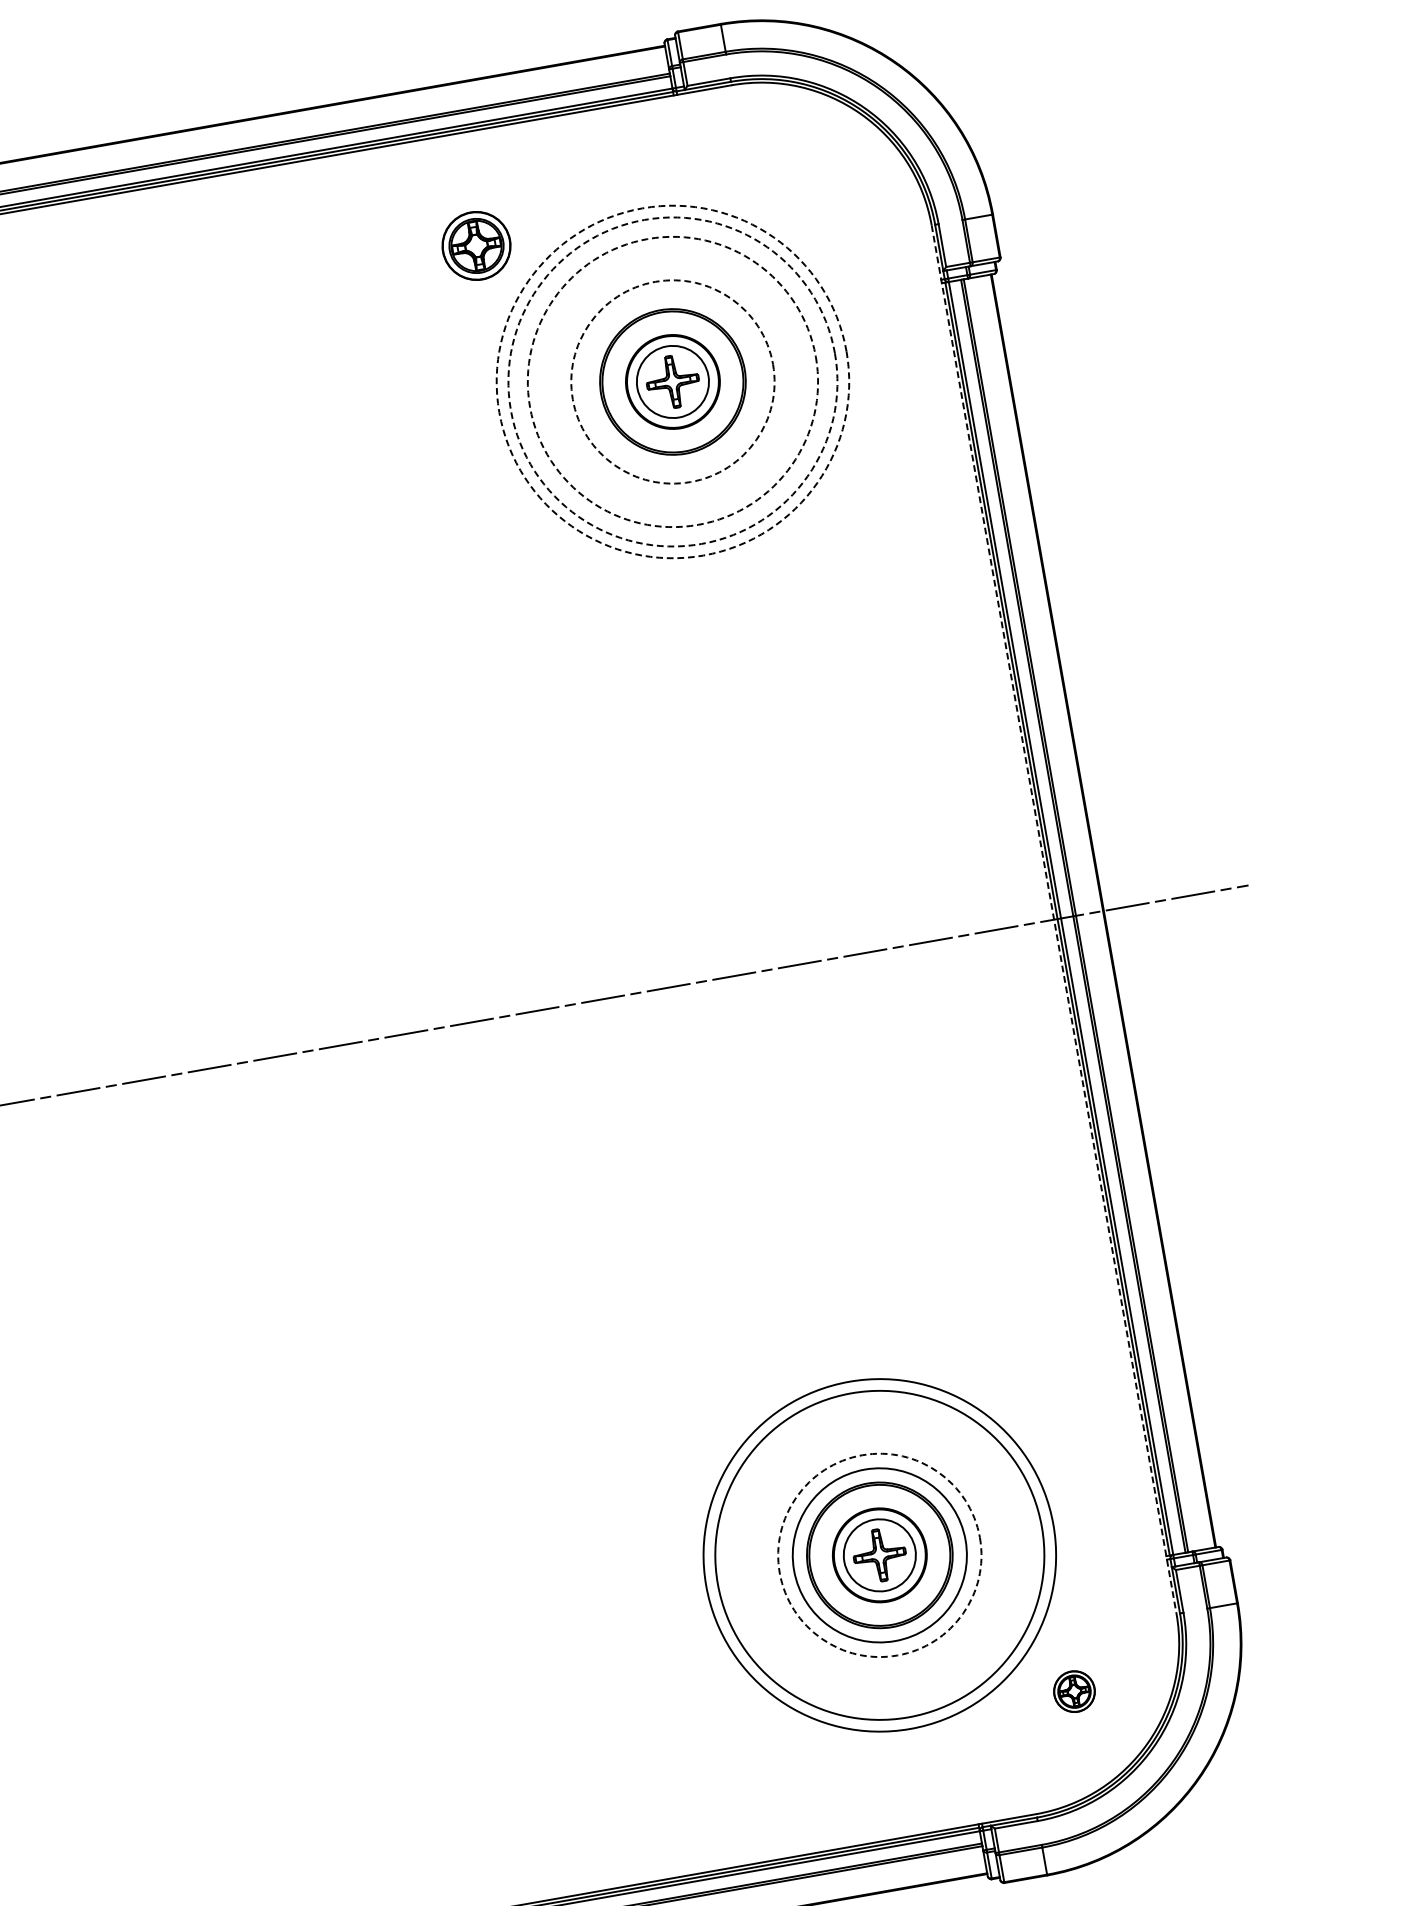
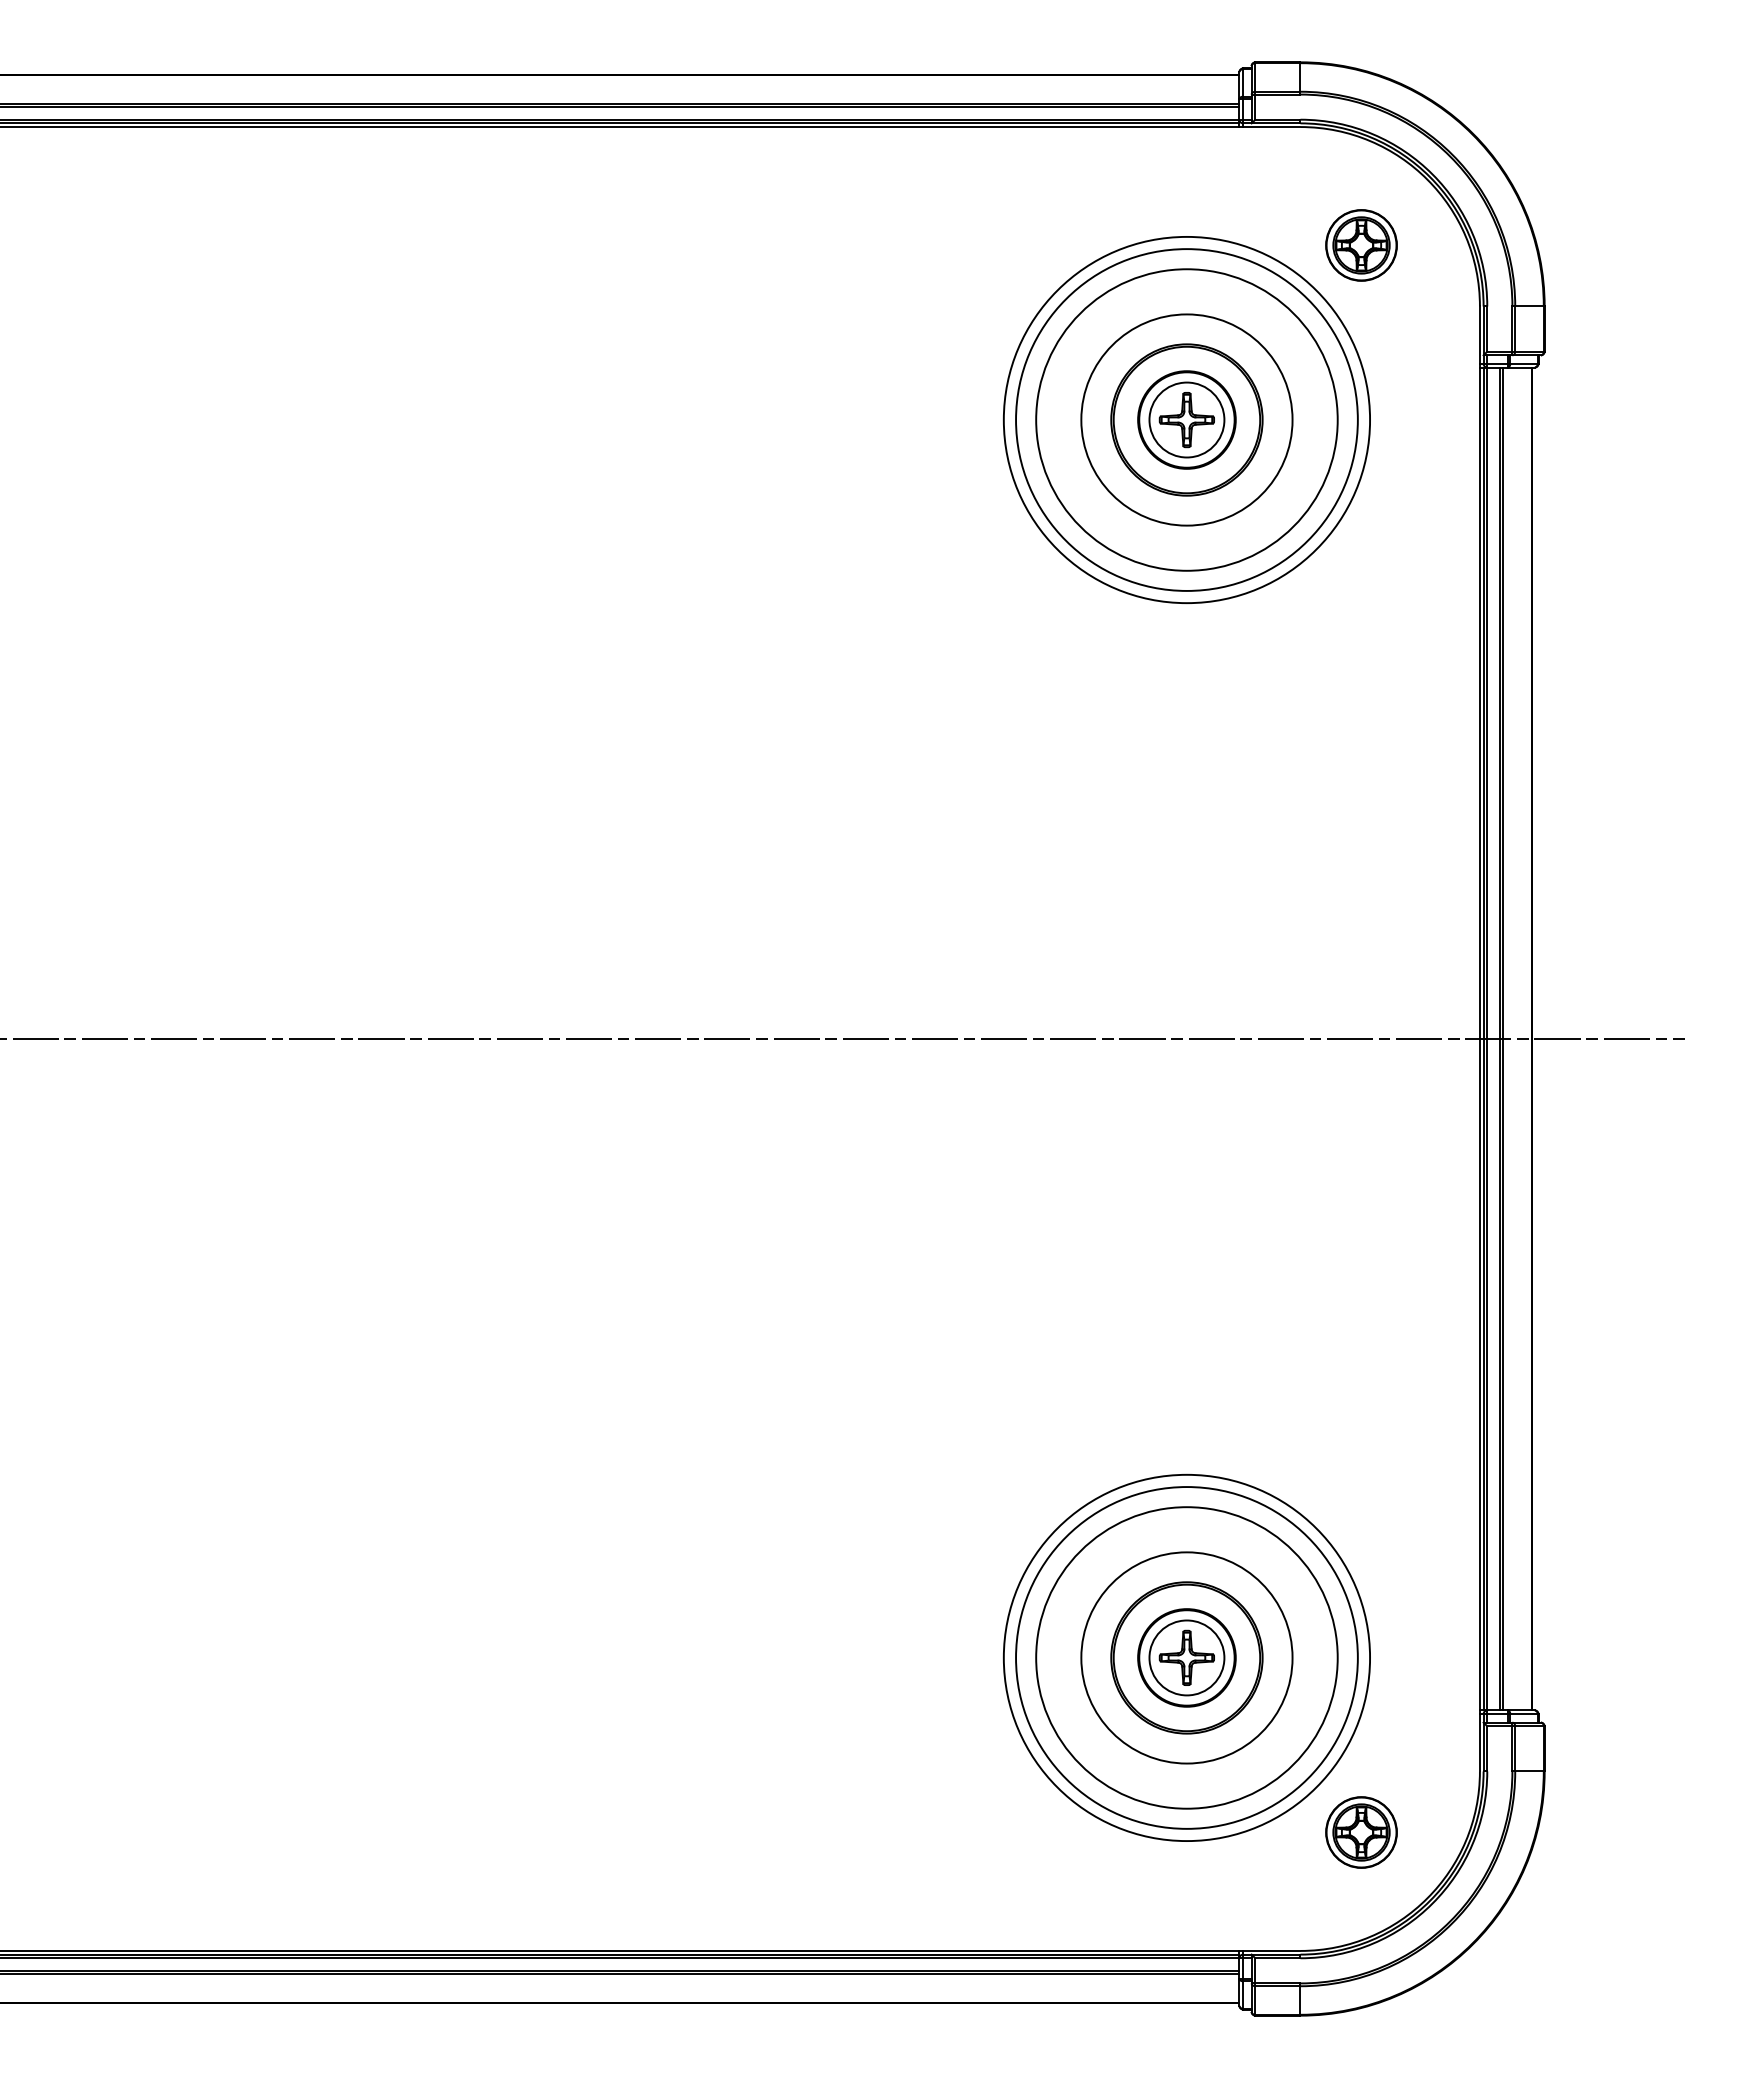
part: (476, 246) -> (1361, 245), moved
circle: (672, 381) -> (1186, 419), dashed -> solid
circle: (672, 381) -> (1186, 419), dashed -> solid
circle: (672, 381) -> (1186, 419), dashed -> solid
circle: (672, 381) -> (1186, 419), dashed -> solid
line: (1053, 920) -> (1479, 1039), dashed -> solid
circle: (879, 1555) -> (1186, 1657), dashed -> solid
circle: (879, 1555) -> (1186, 1657), size x1.67
part: (1074, 1691) -> (1361, 1832), size x1.67

